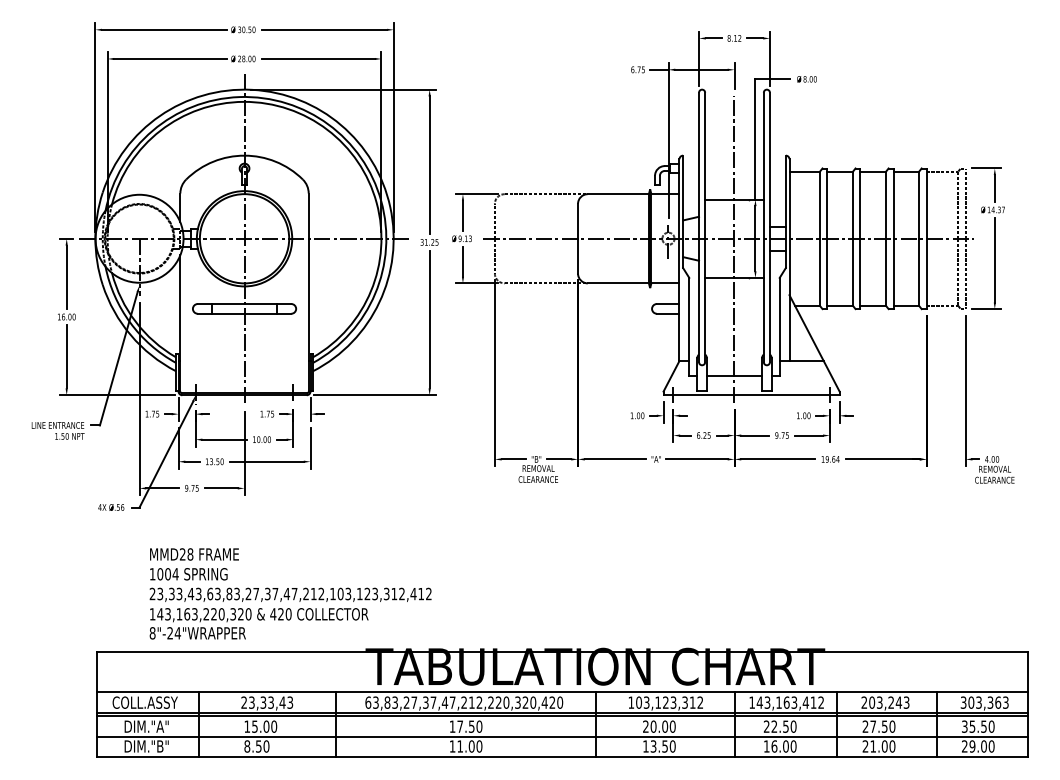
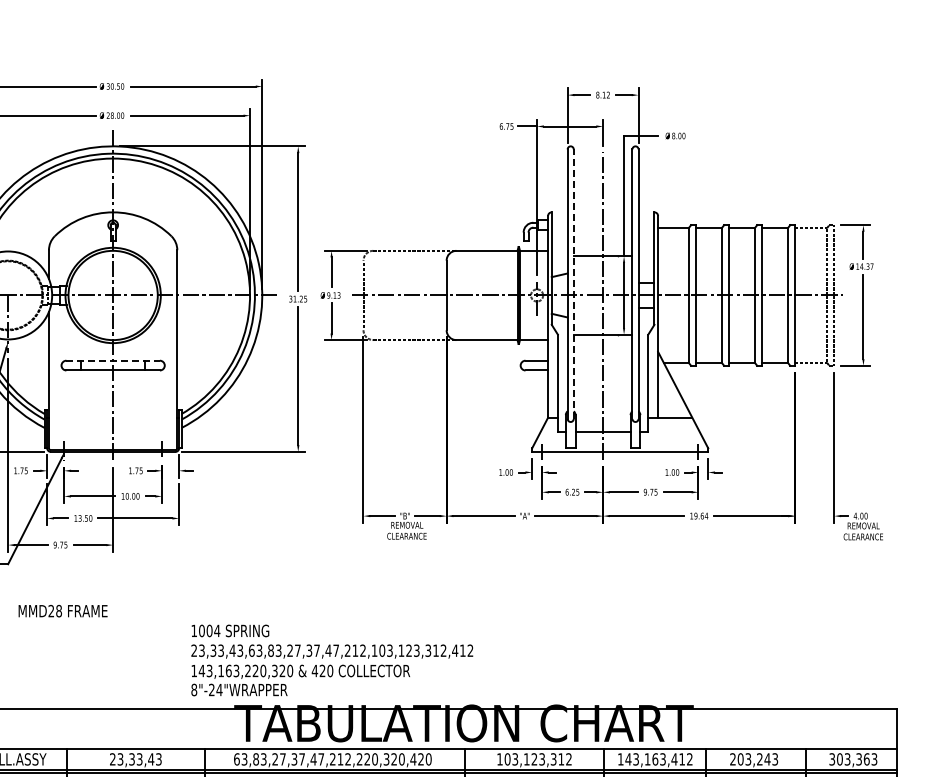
line: (705, 227) -> (574, 284), solid -> dashed
line: (244, 304) -> (113, 361), solid -> dashed
text: (290, 603) -> (332, 660), moved

